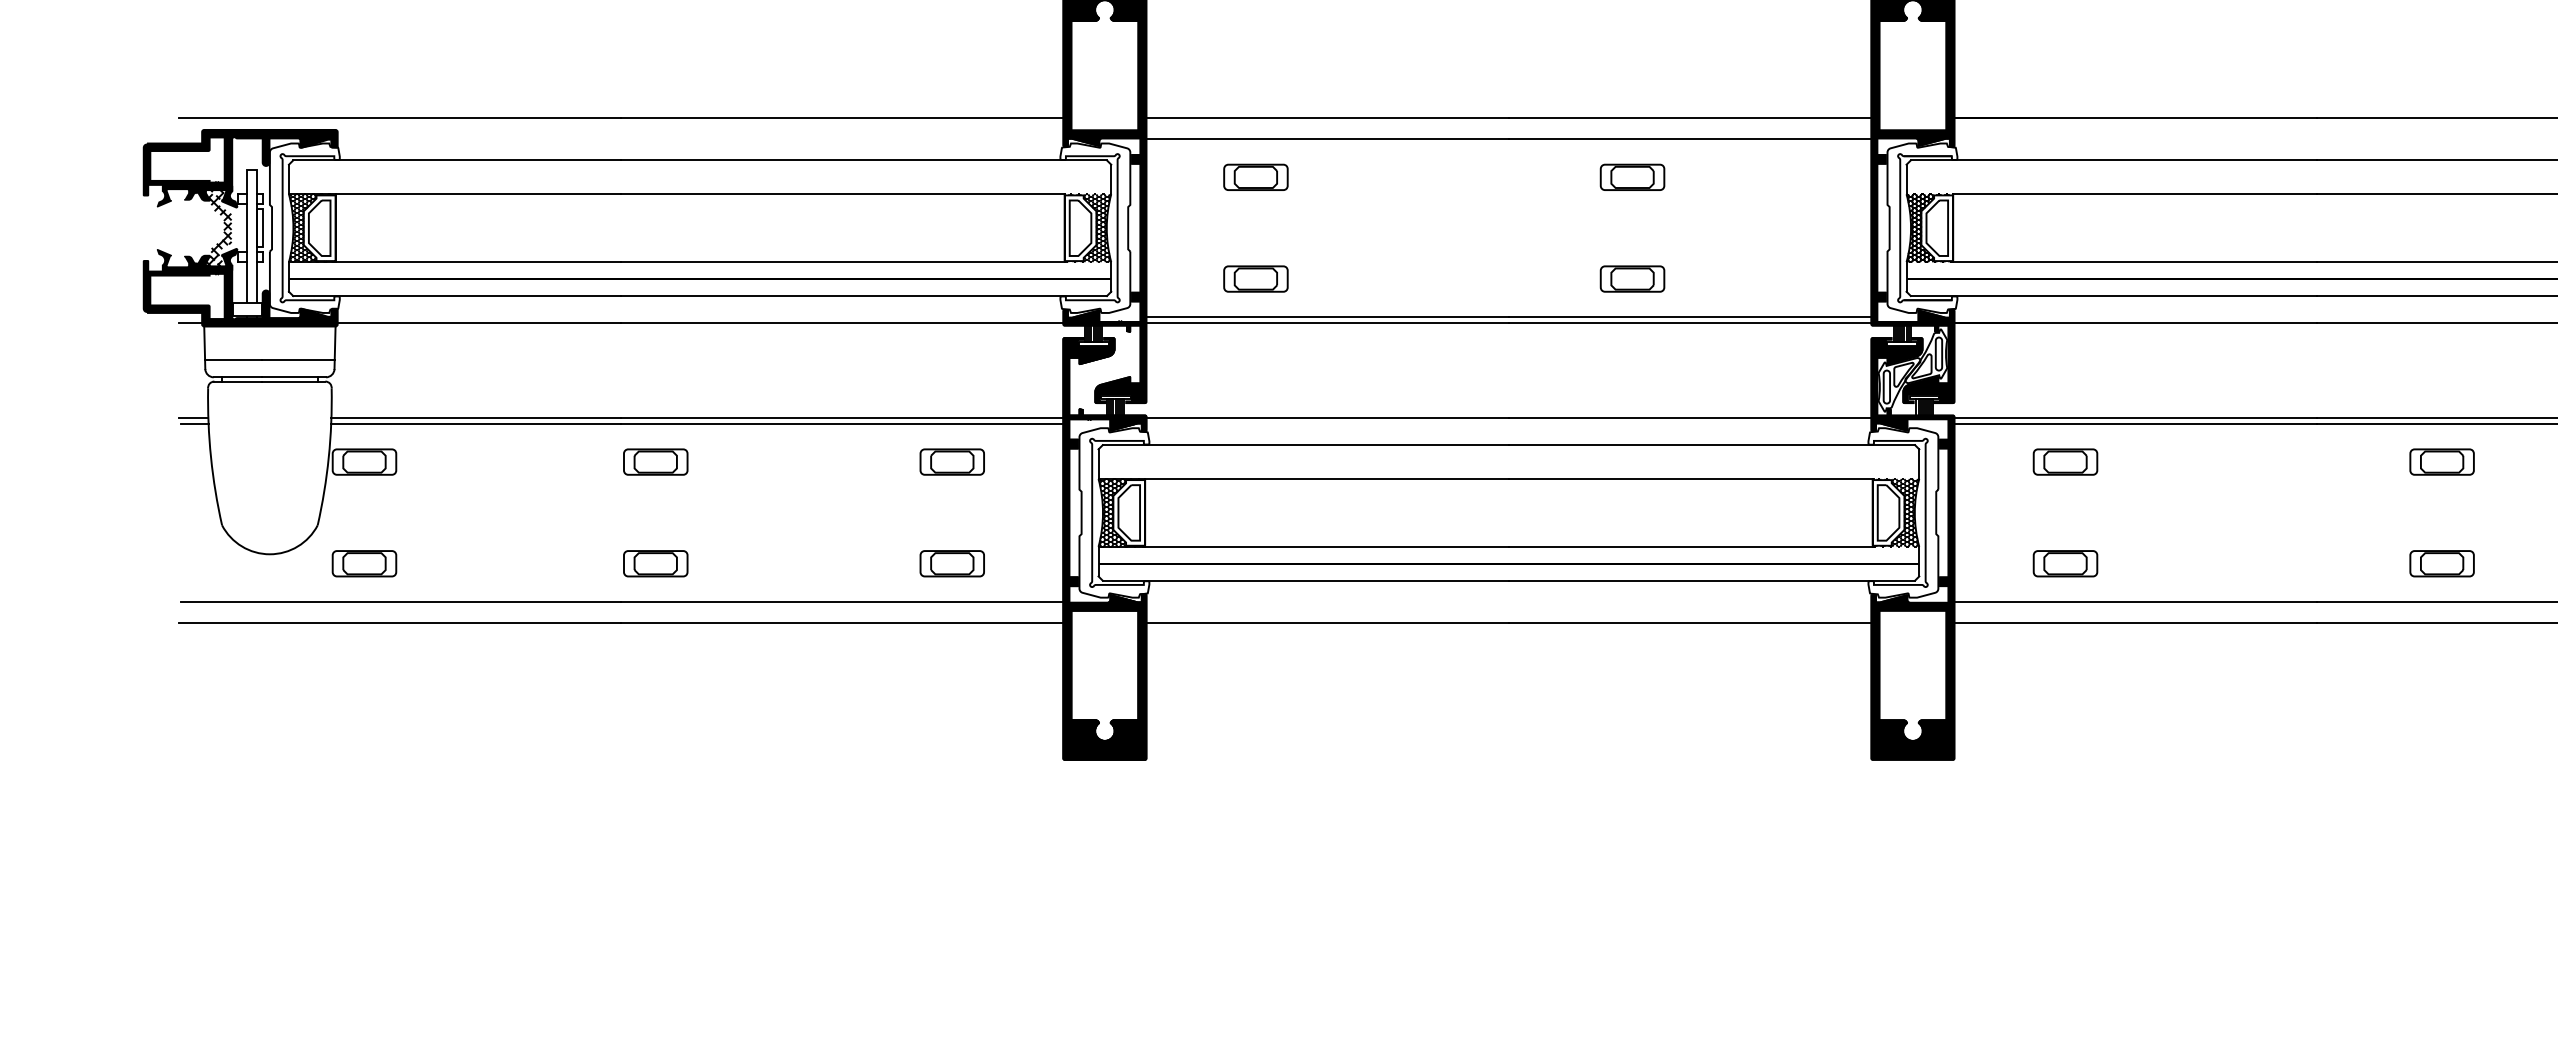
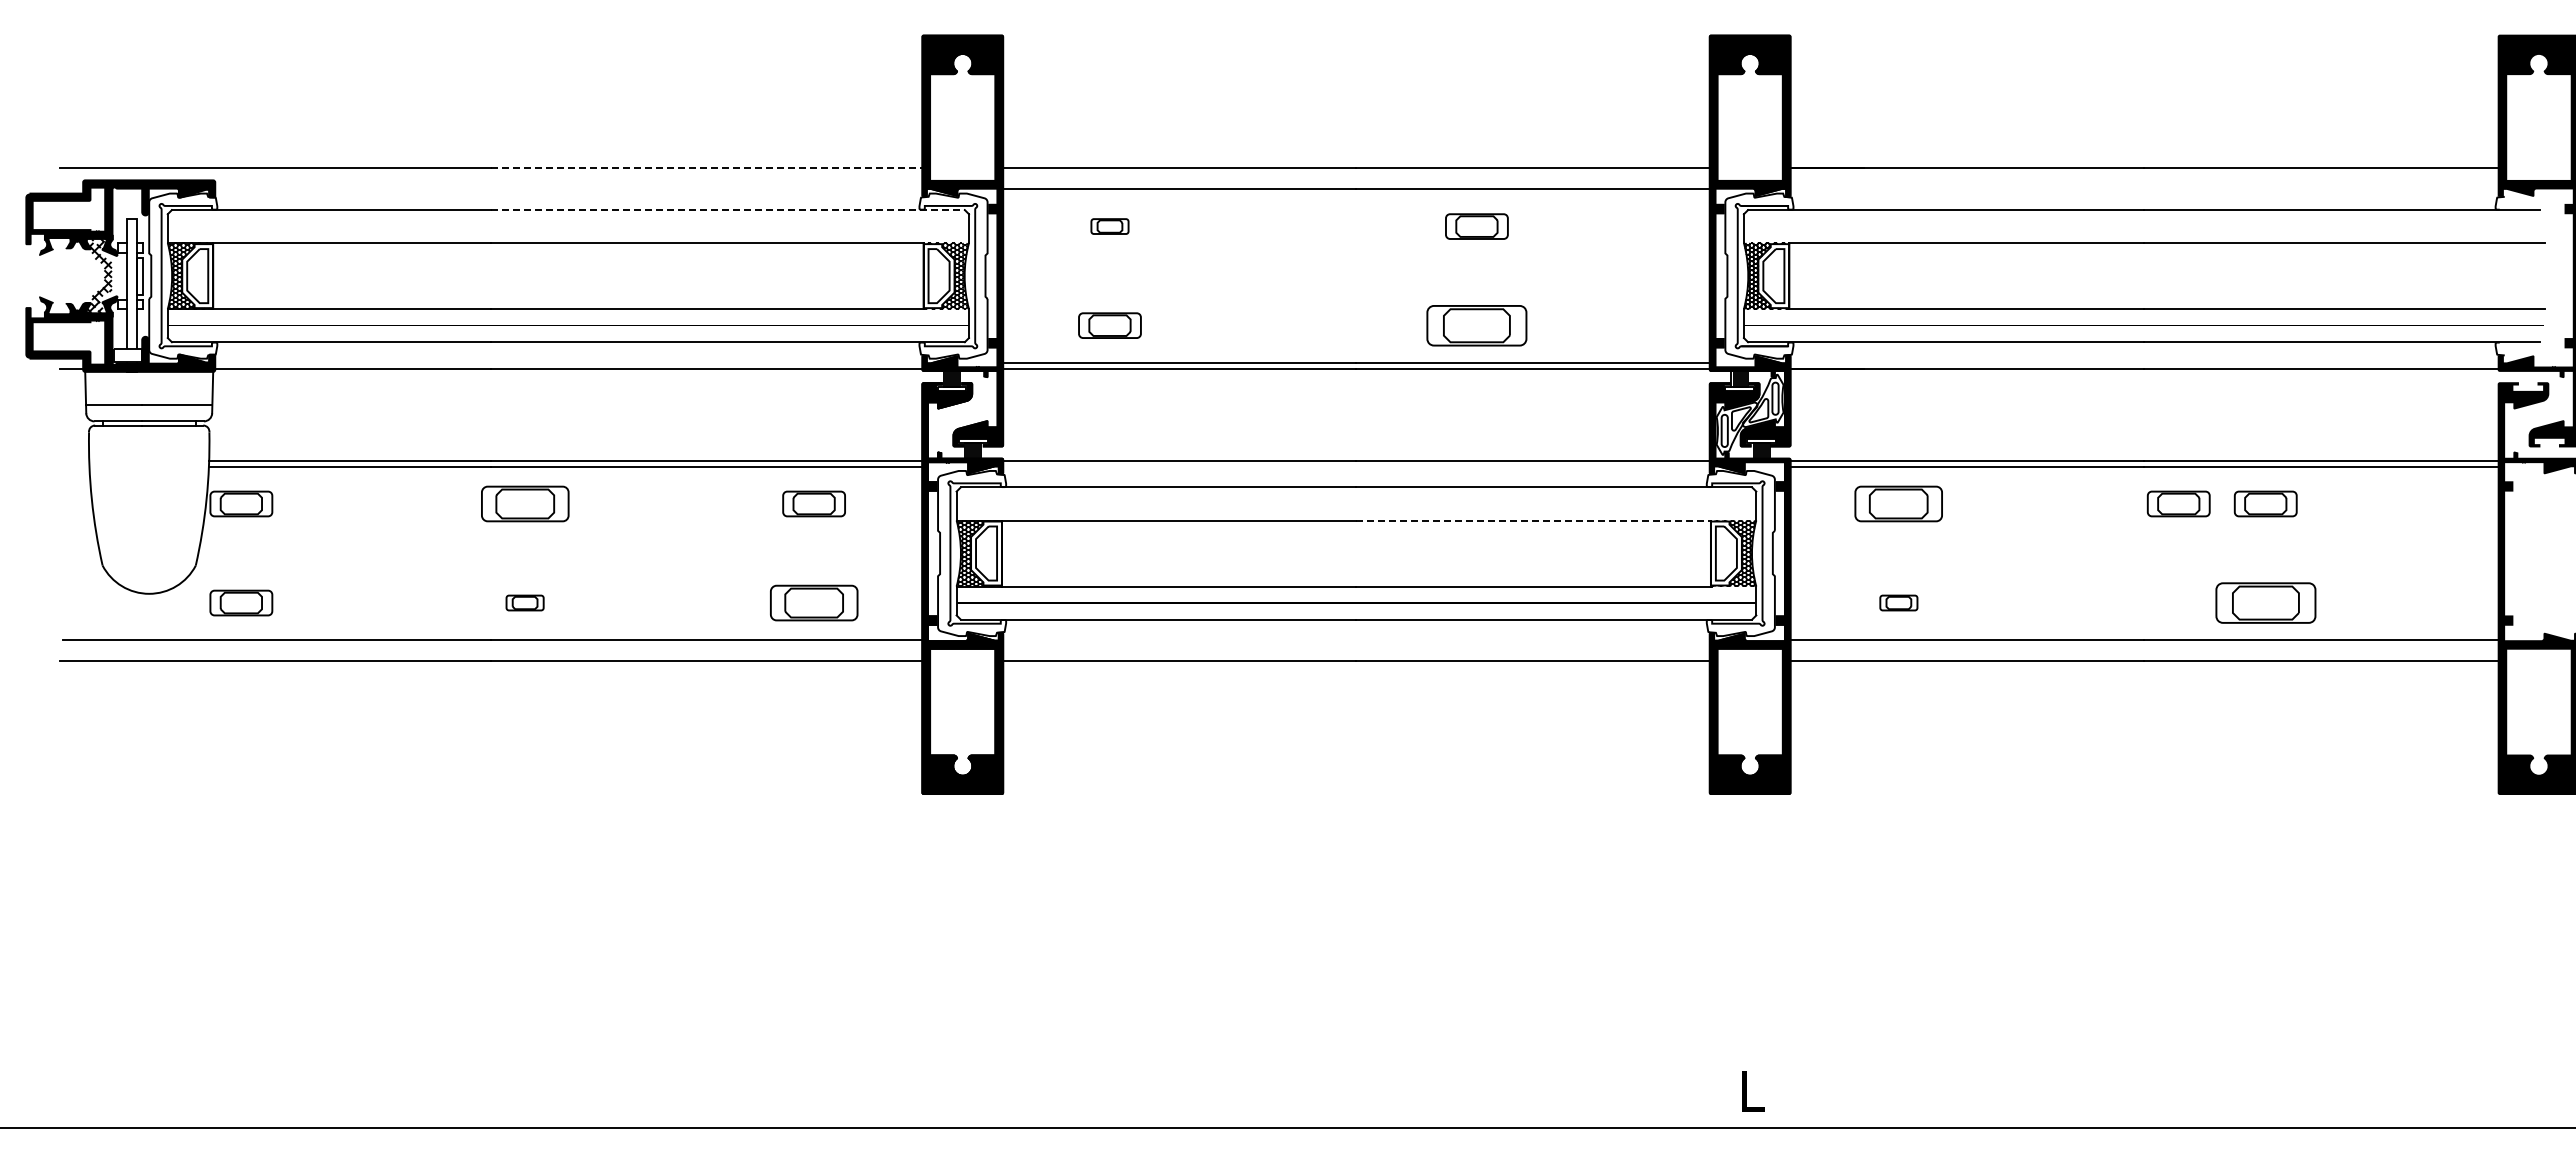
line: (841, 117) -> (706, 168), solid -> dashed
line: (863, 160) -> (727, 210), solid -> dashed
part: (1255, 177) -> (1109, 226), size x0.6
part: (1632, 278) -> (1476, 325), size x1.6
line: (193, 418) -> (74, 461), removed
line: (194, 423) -> (75, 466), removed
part: (655, 461) -> (524, 503), size x1.4
part: (2065, 461) -> (1898, 503), size x1.4
part: (2352, 461) -> (2178, 503), added
line: (1691, 479) -> (1534, 520), solid -> dashed
part: (655, 563) -> (524, 602), size x0.6
part: (951, 563) -> (813, 602), size x1.4
part: (2065, 563) -> (1898, 602), size x0.6
part: (2441, 563) -> (2265, 602), size x1.6

